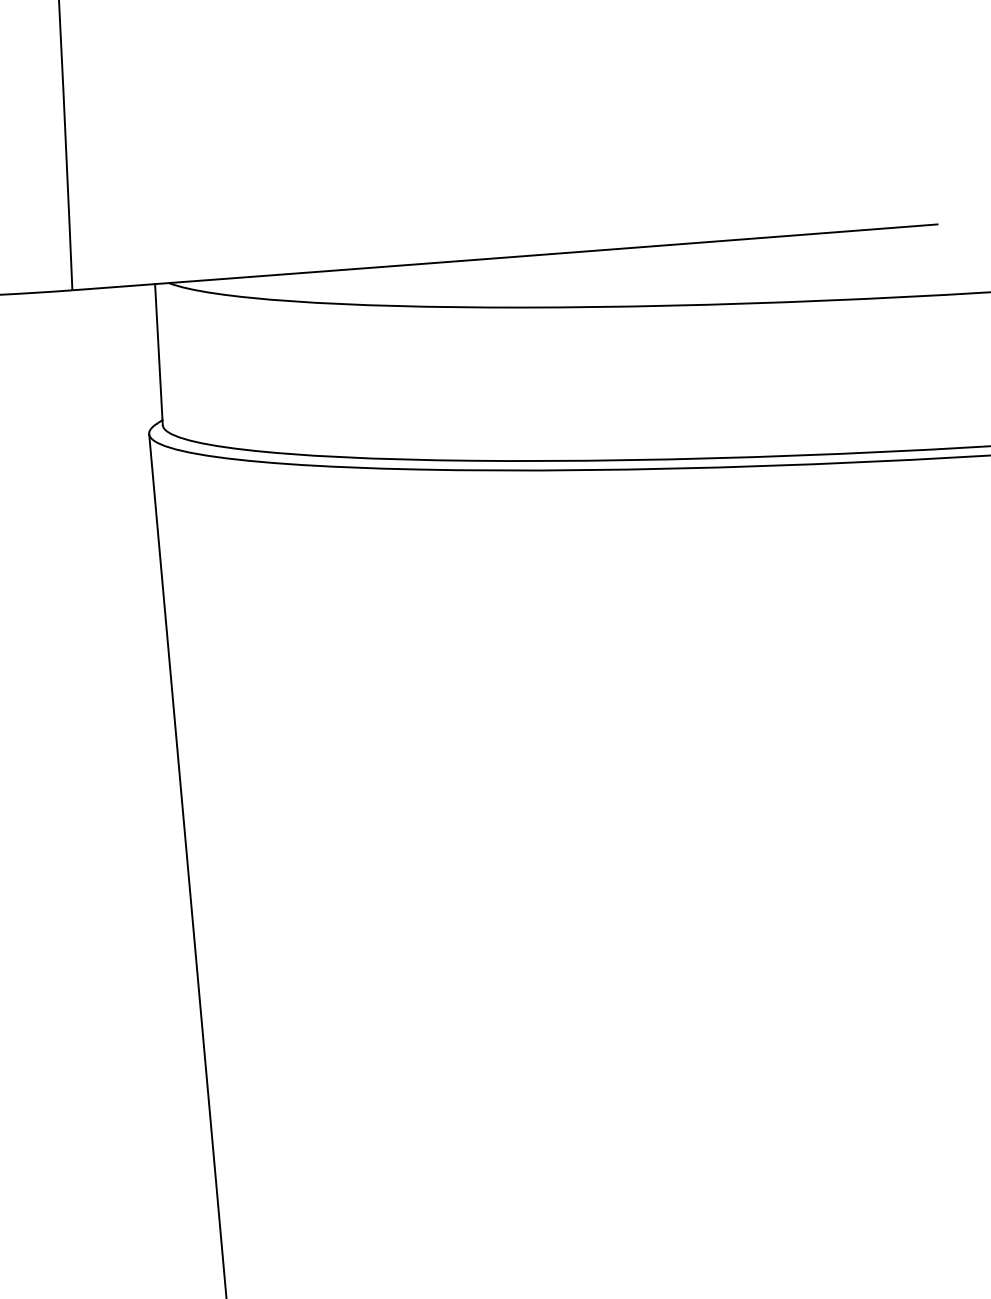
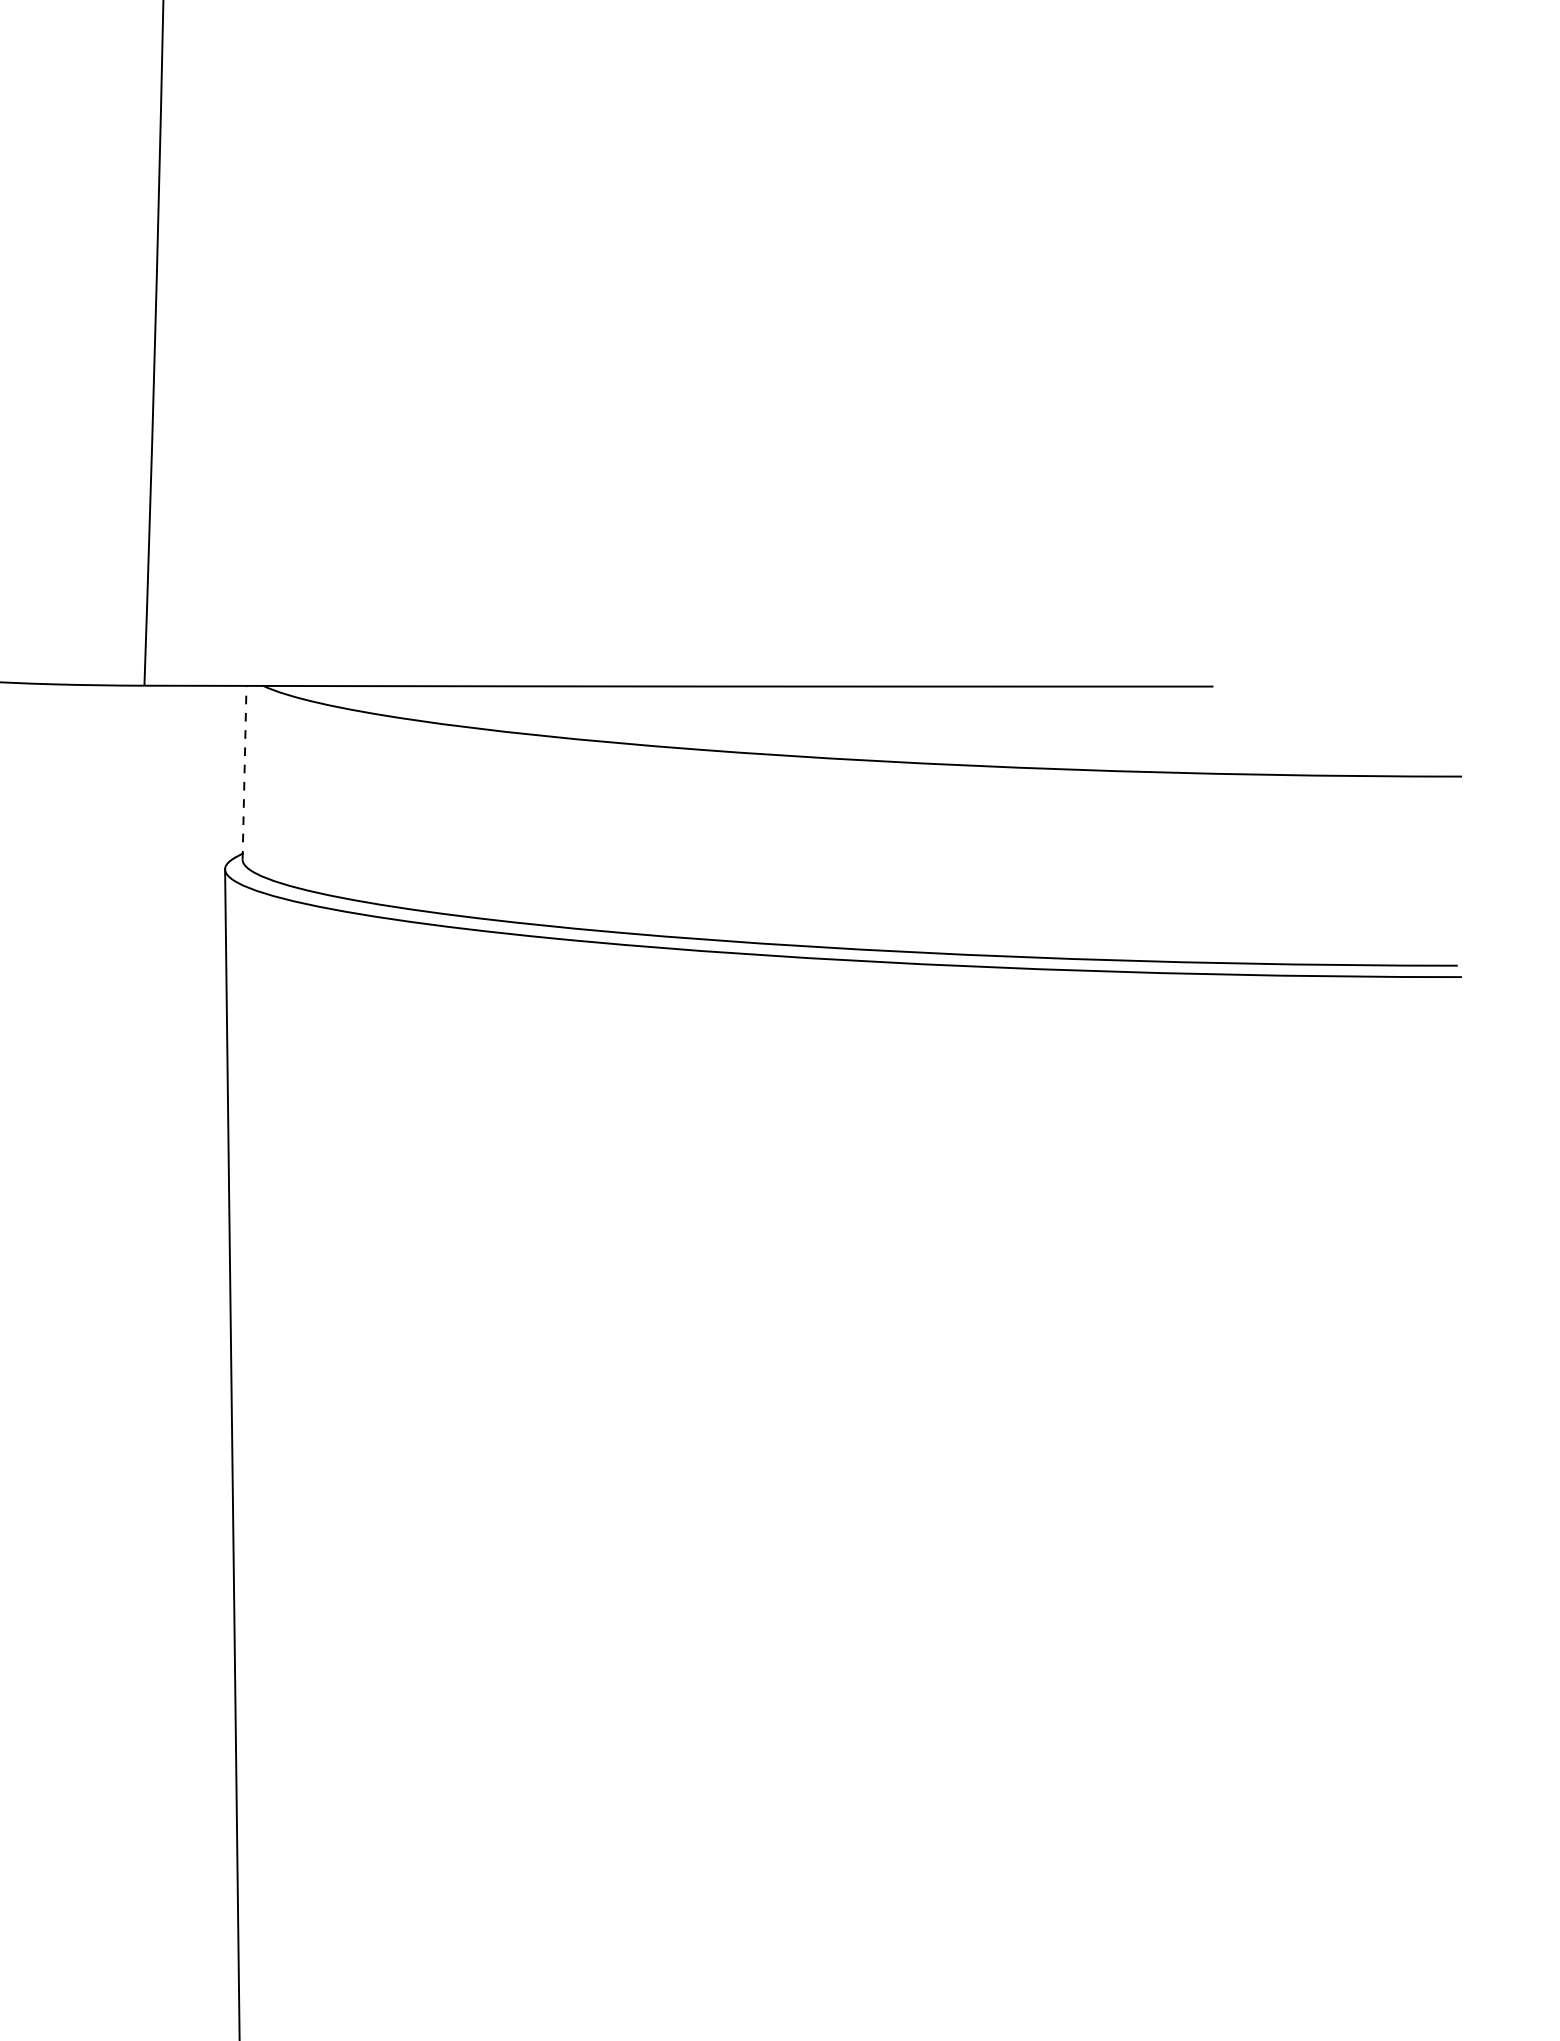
line: (158, 354) -> (244, 772), solid -> dashed

